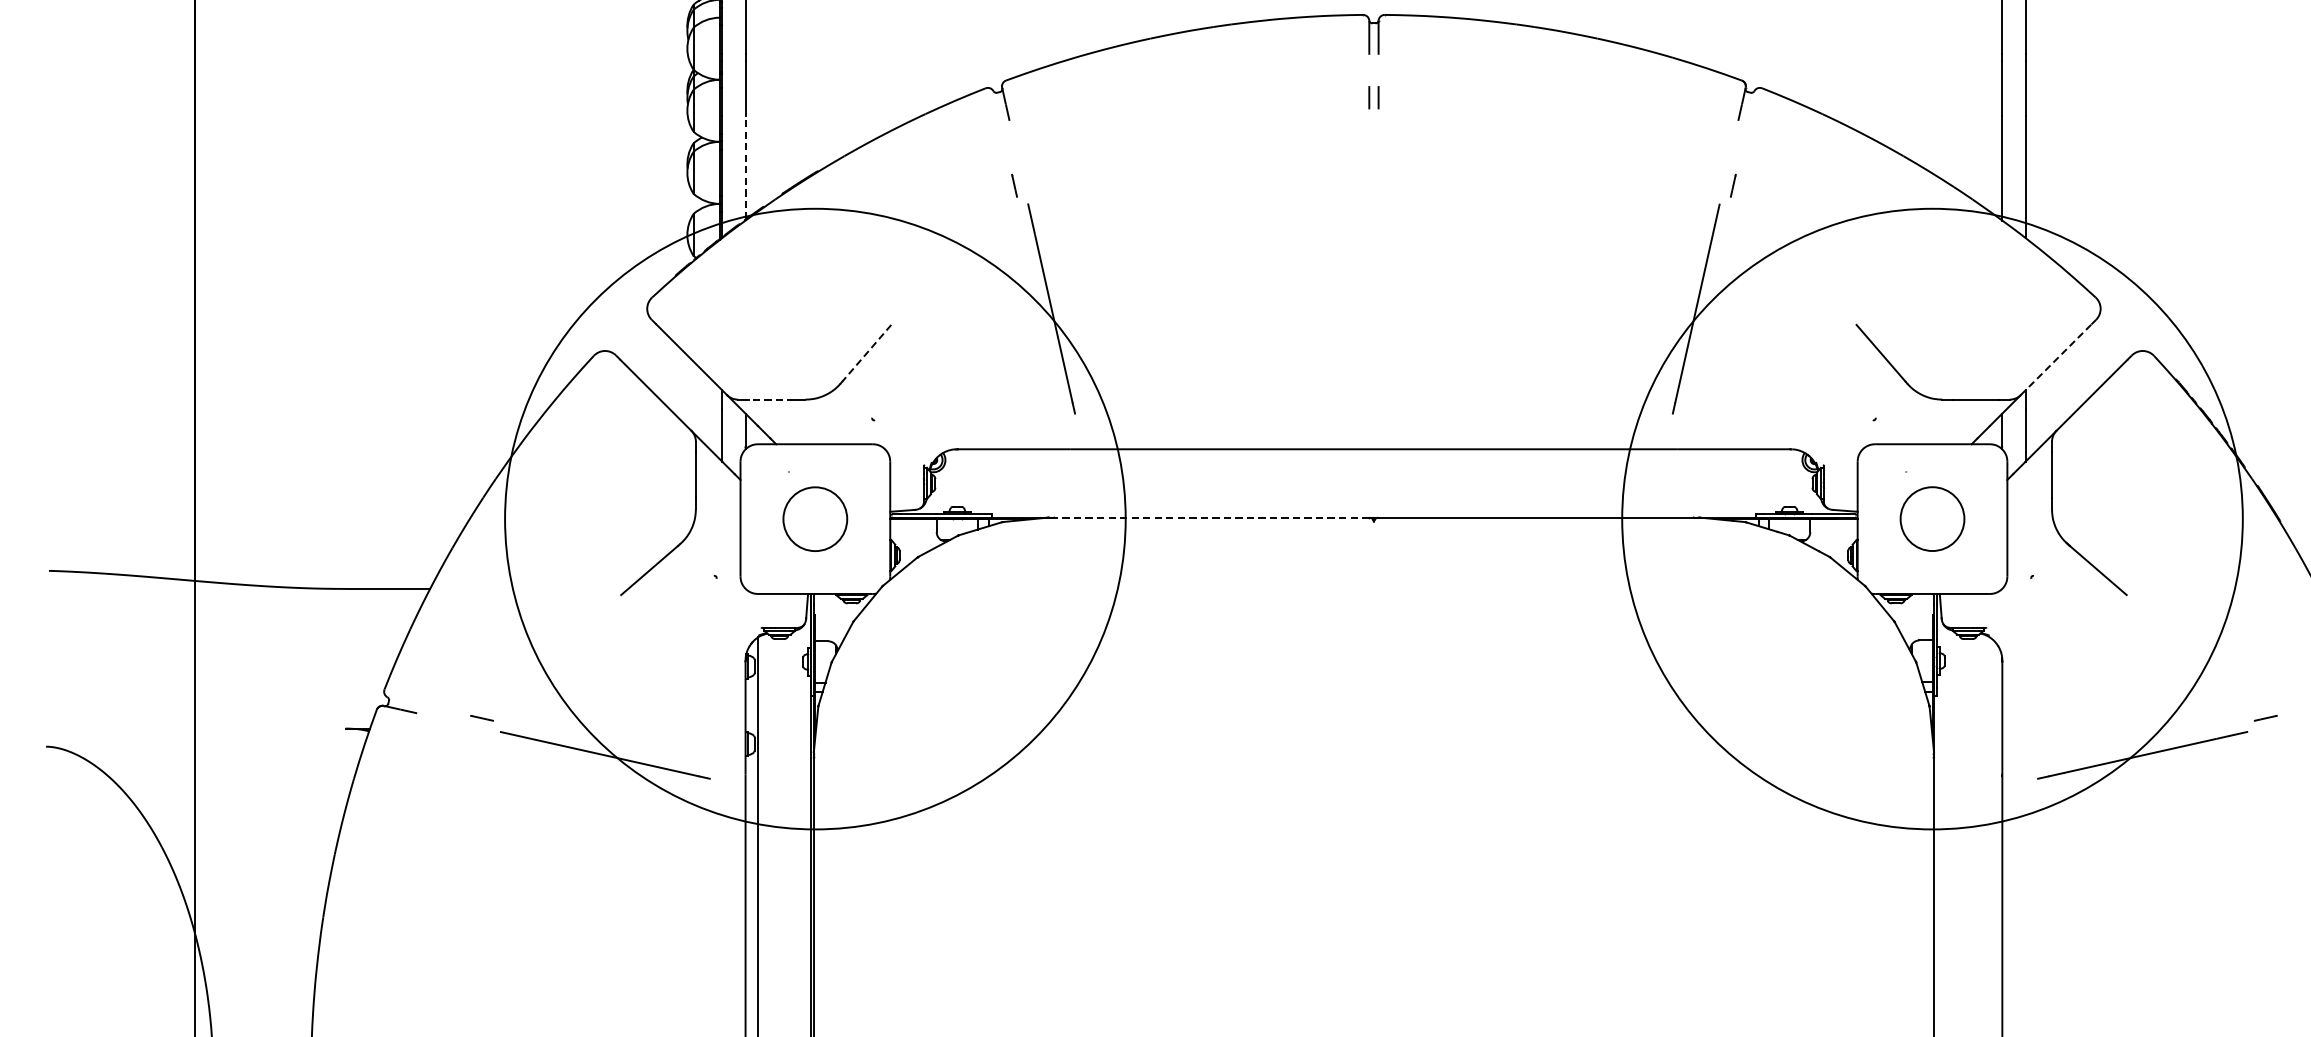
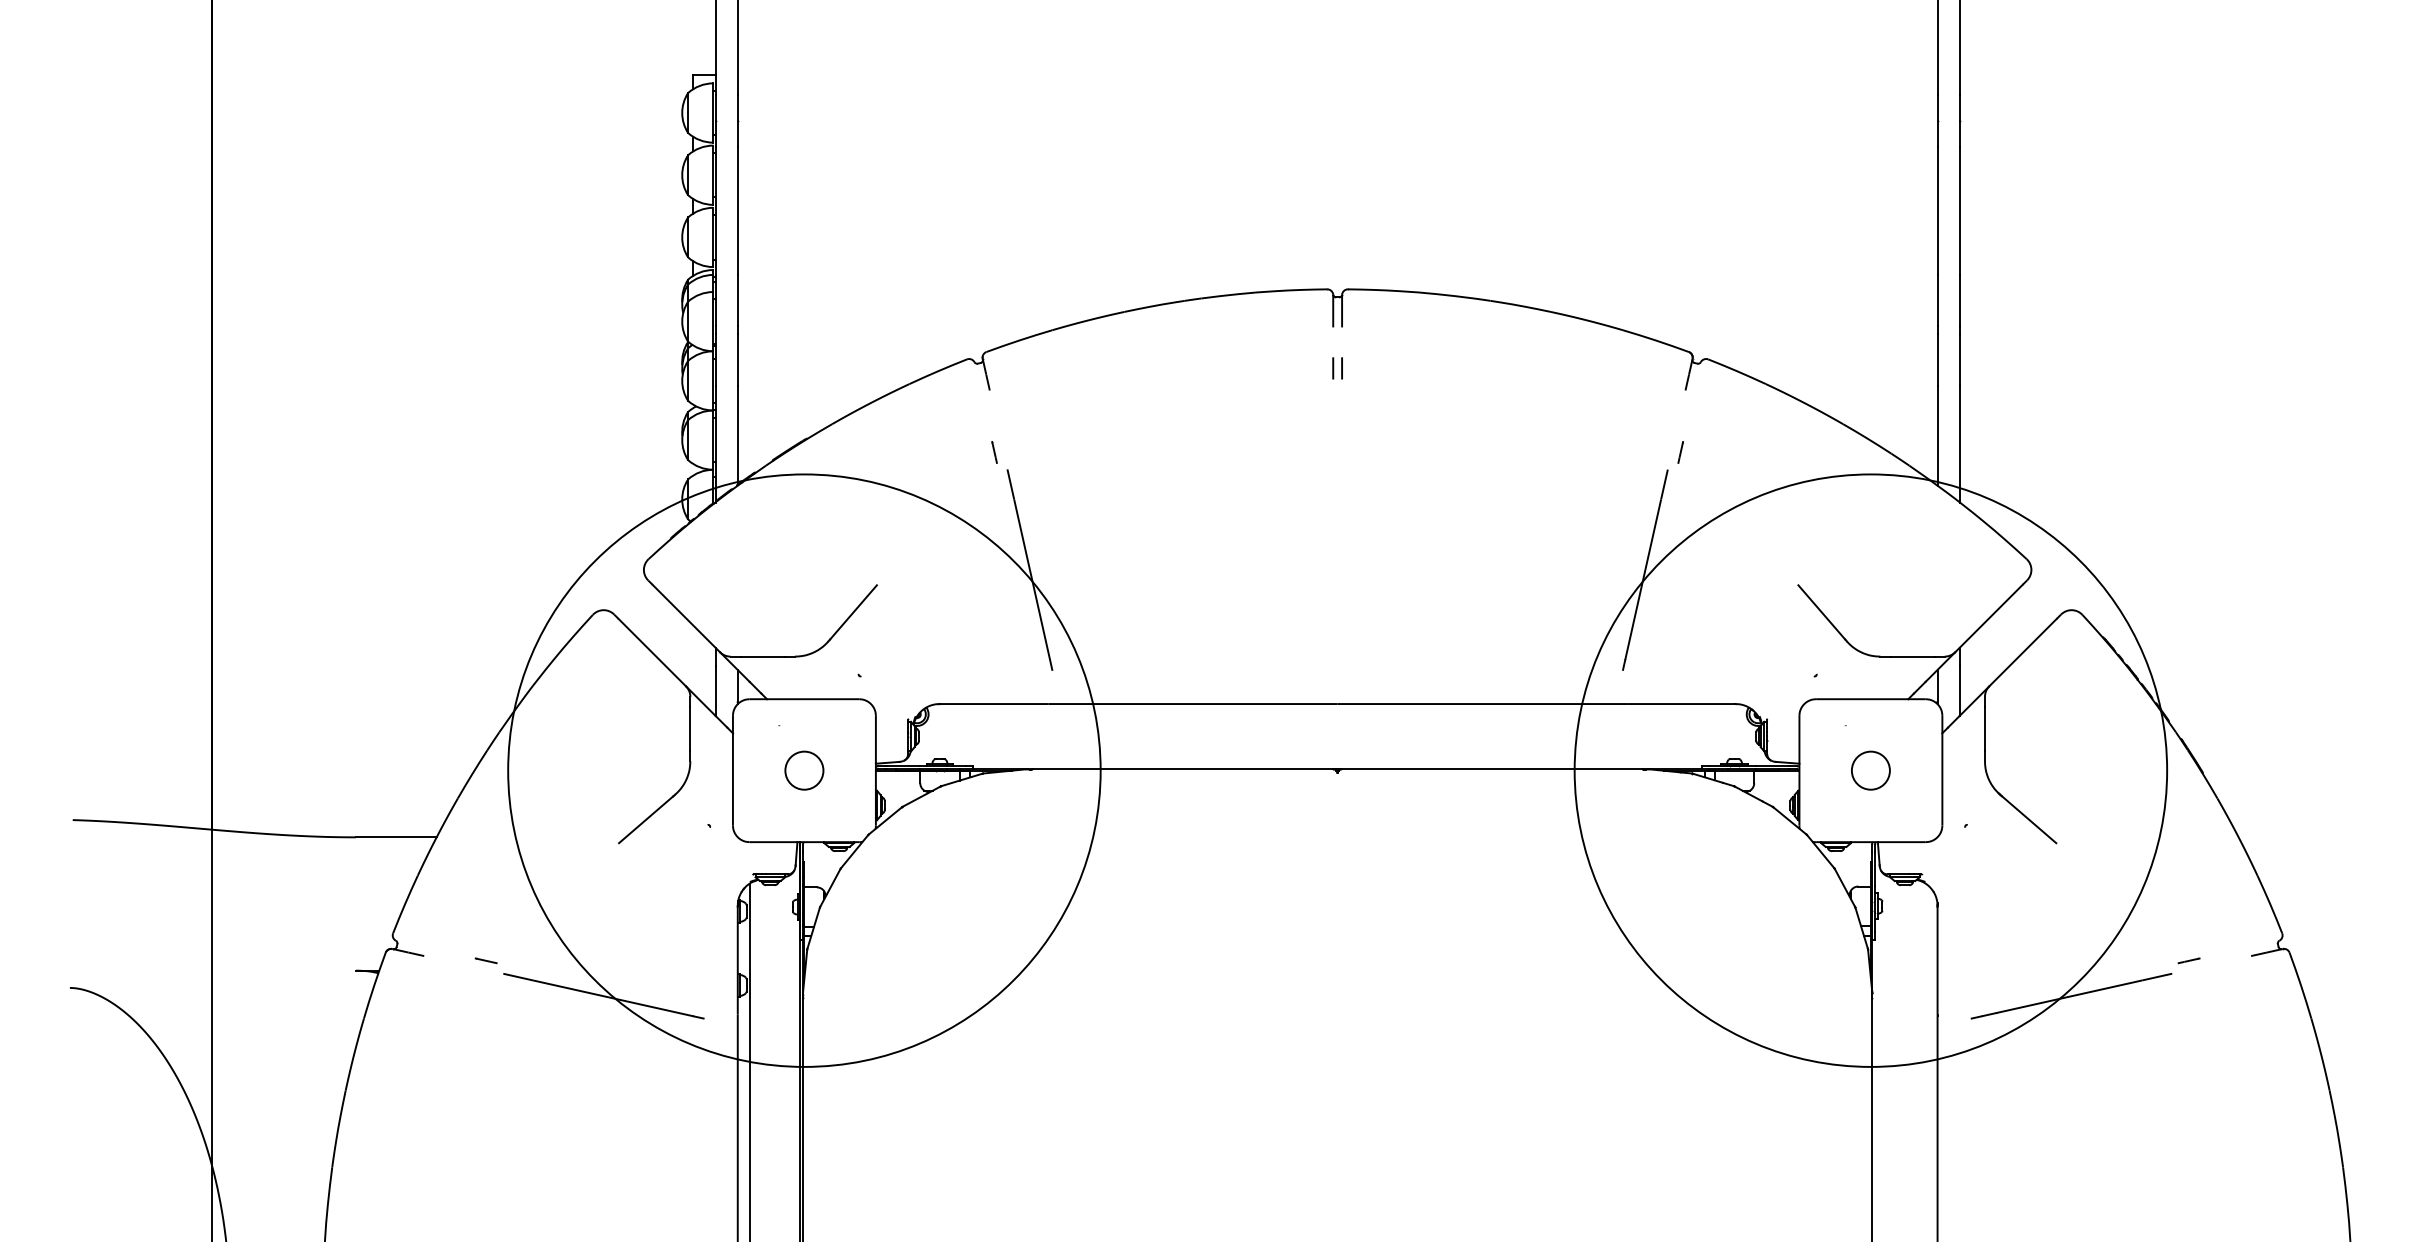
line: (745, 168) -> (737, 435), dashed -> solid
line: (866, 353) -> (853, 612), dashed -> solid
line: (2055, 359) -> (1988, 618), dashed -> solid
line: (771, 399) -> (762, 656), dashed -> solid
line: (1211, 517) -> (1182, 769), dashed -> solid
circle: (815, 518) -> (804, 770), size x0.62
circle: (1932, 518) -> (1870, 770), size x0.62

